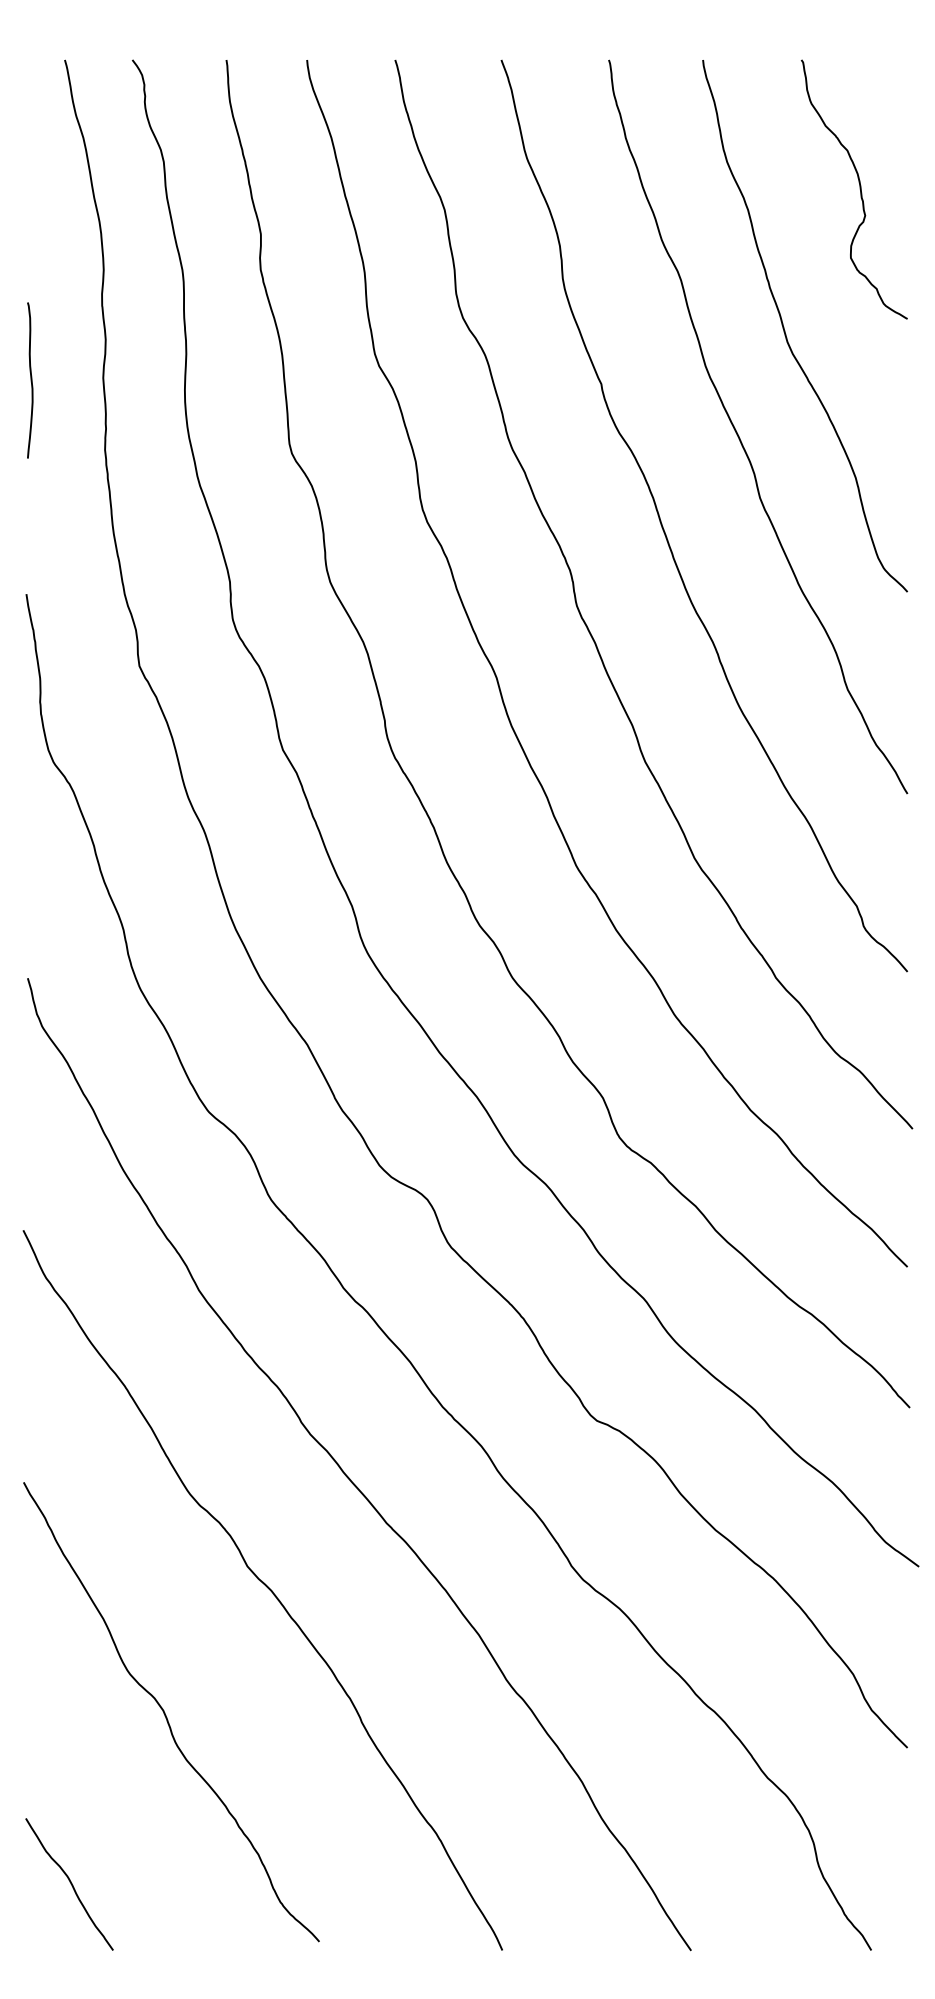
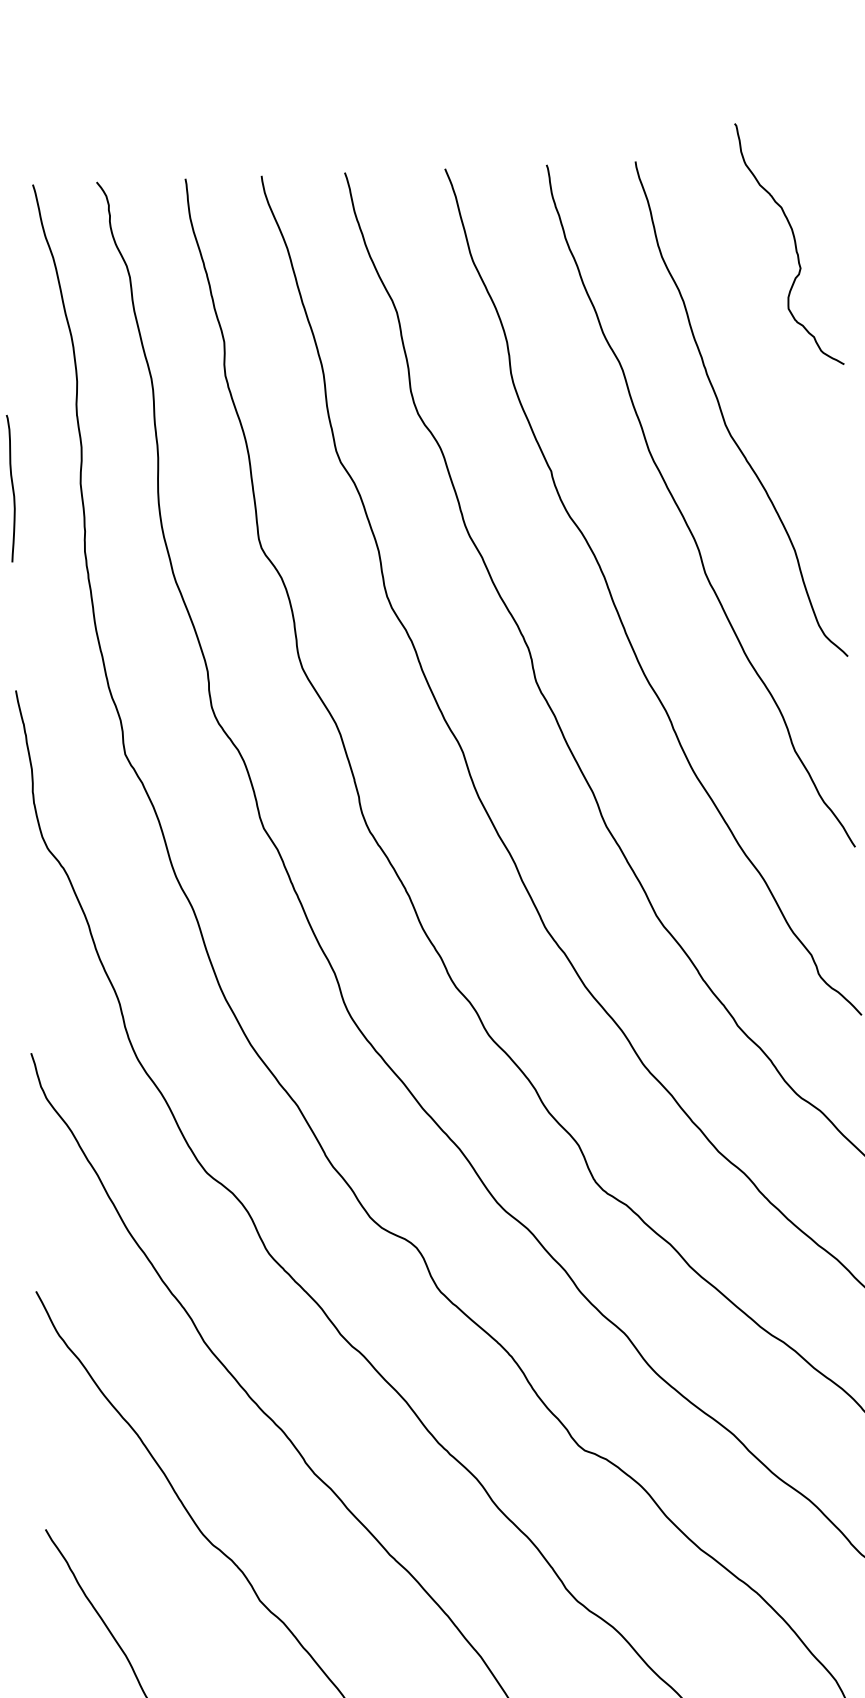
curve: (859, 189) -> (794, 243), moved

